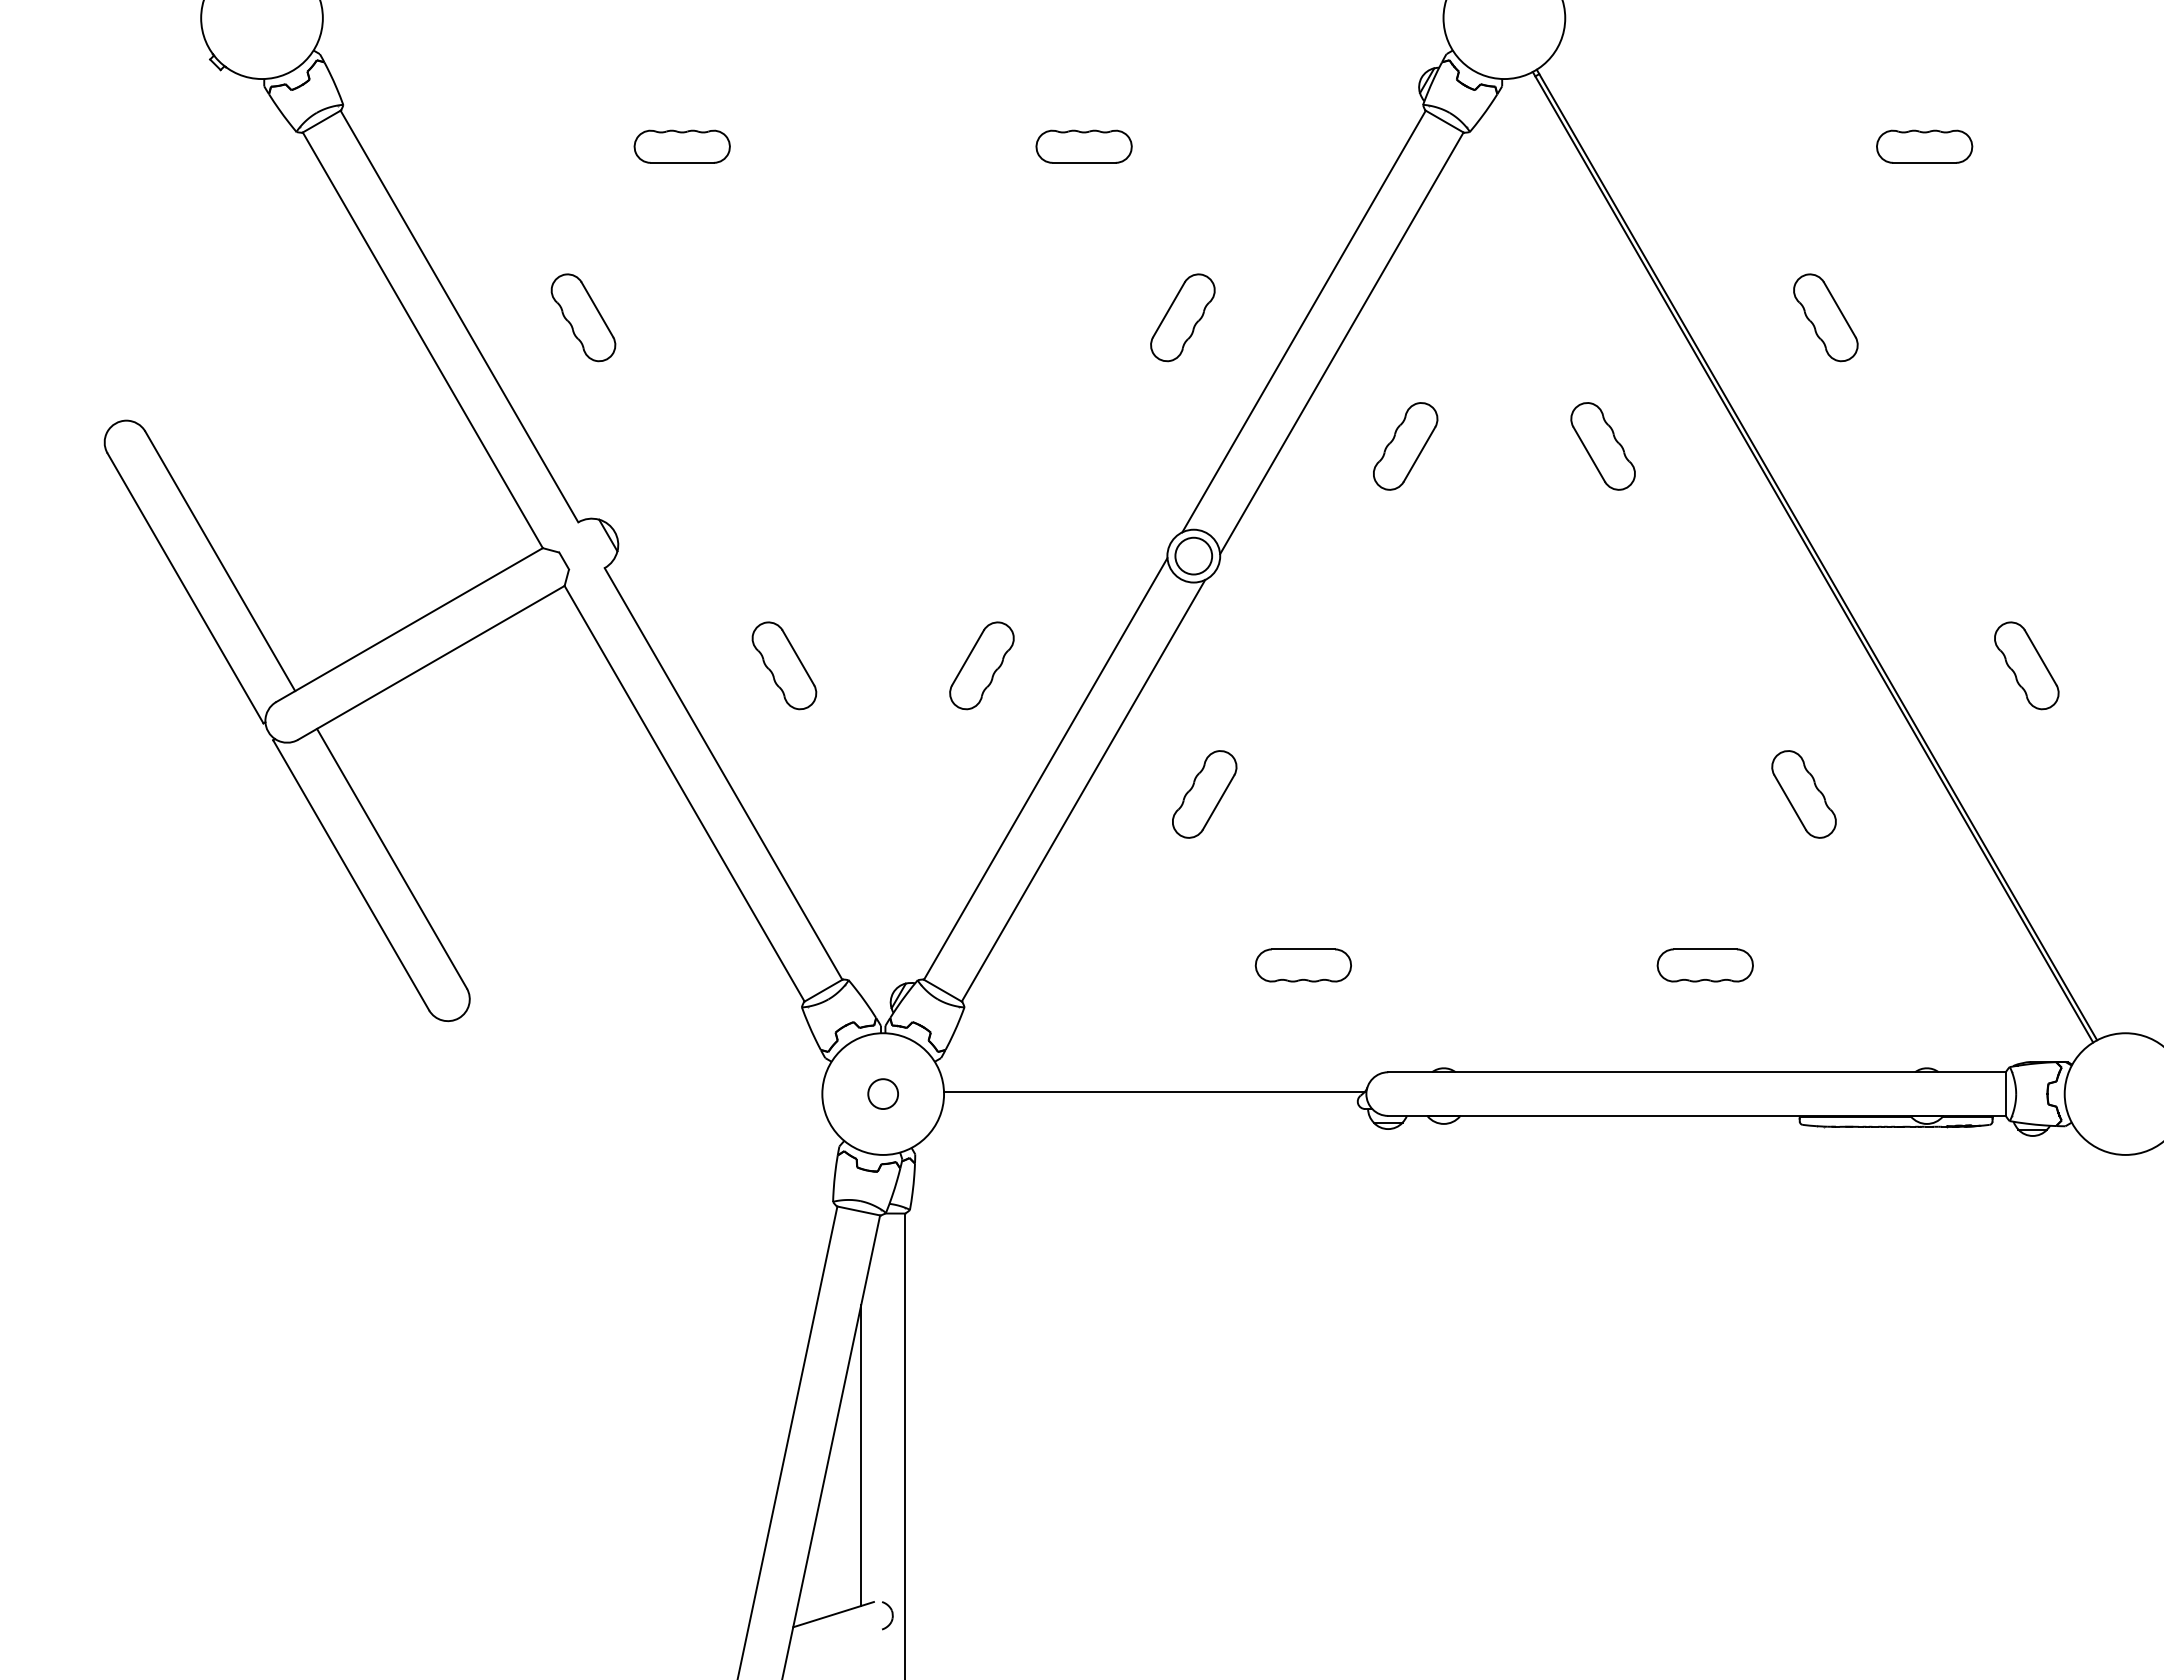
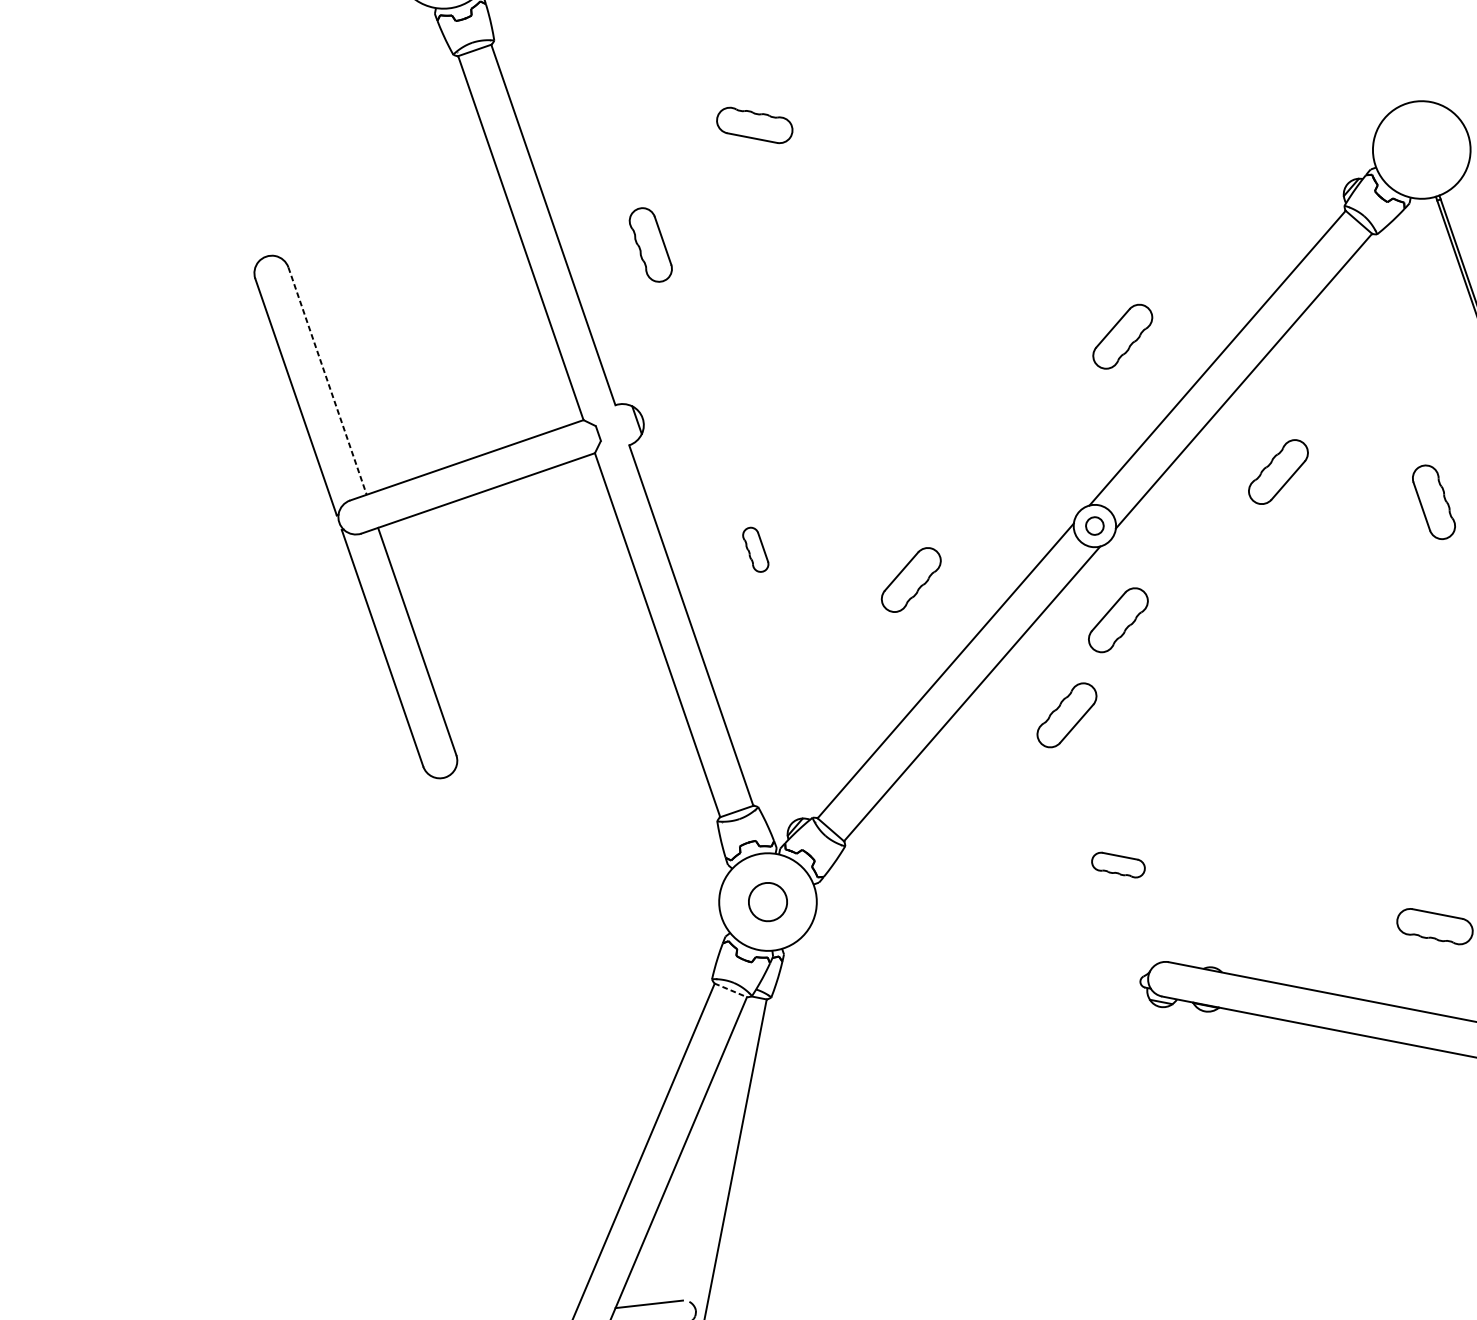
part: (1083, 146) -> (1070, 186), removed
circle: (1193, 555) -> (1094, 525), size x0.6
line: (220, 561) -> (327, 381), solid -> dashed
part: (784, 665) -> (755, 549), size x0.6
part: (1244, 665) -> (1118, 619), added
part: (1302, 965) -> (1117, 865), size x0.7
line: (1154, 1091) -> (982, 941), removed
circle: (883, 1094) -> (768, 902), size x1.6
line: (859, 1211) -> (731, 990), solid -> dashed
line: (861, 1455) -> (695, 1183), removed

